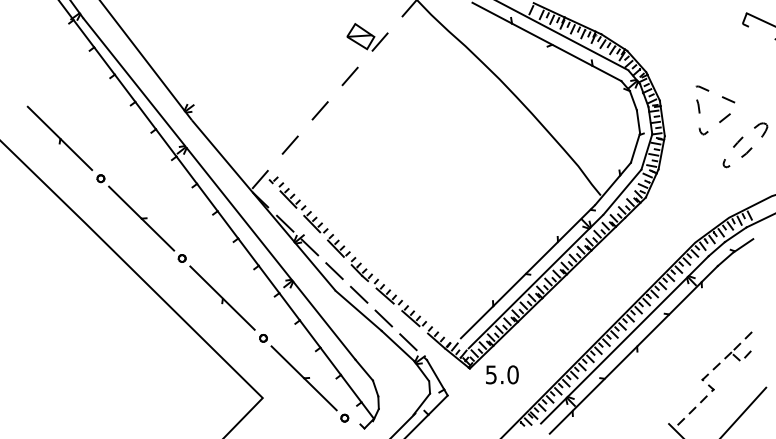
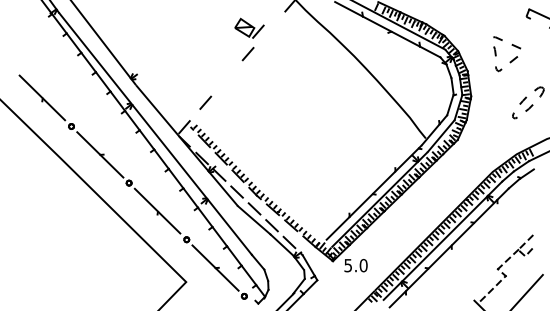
part: (367, 36) -> (249, 27), moved
line: (319, 110) -> (226, 78), removed
part: (723, 117) -> (512, 59), moved

